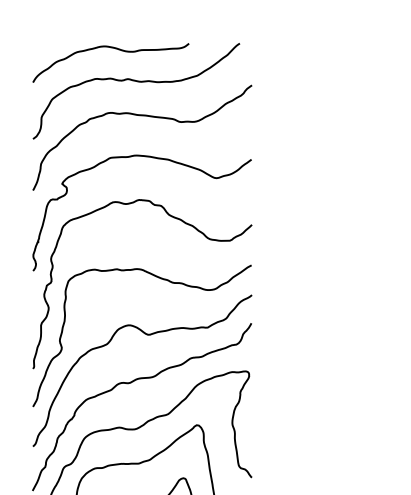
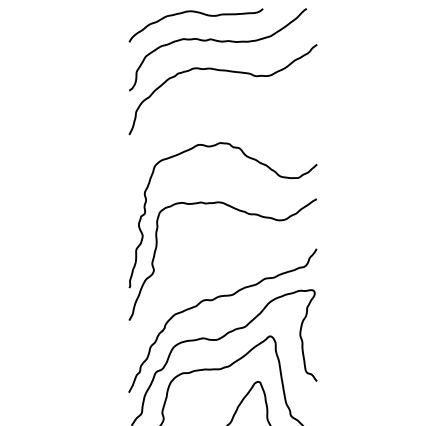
curve: (151, 158) -> (230, 107), removed
curve: (146, 335) -> (226, 259), removed

